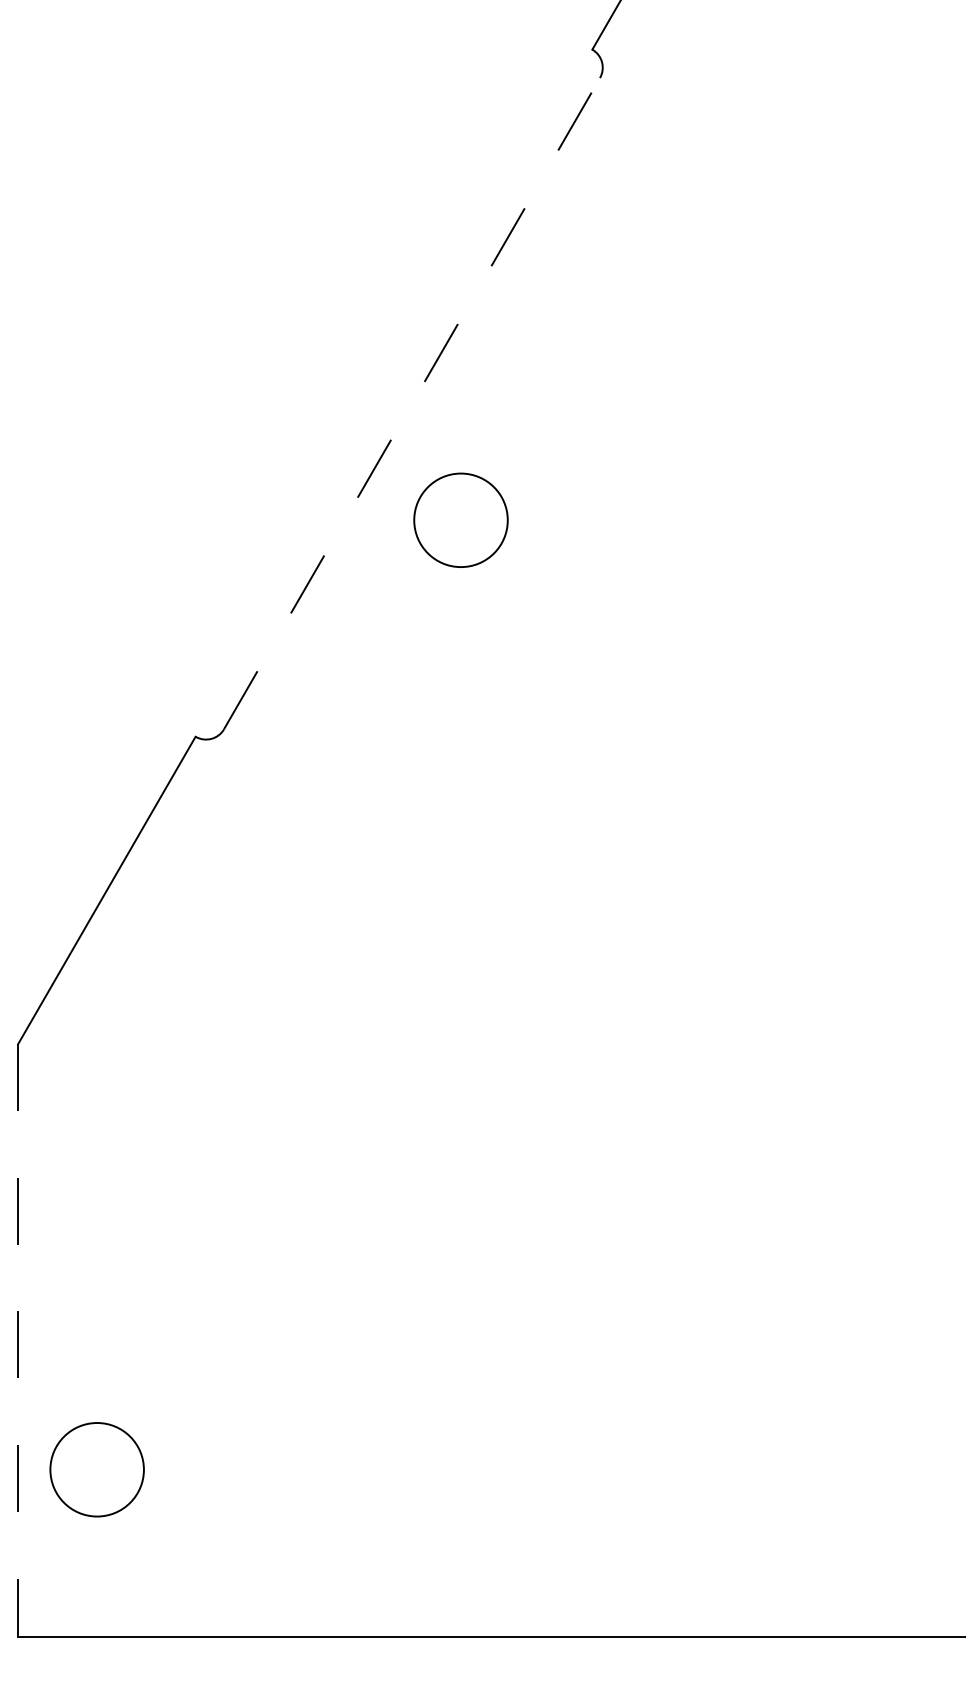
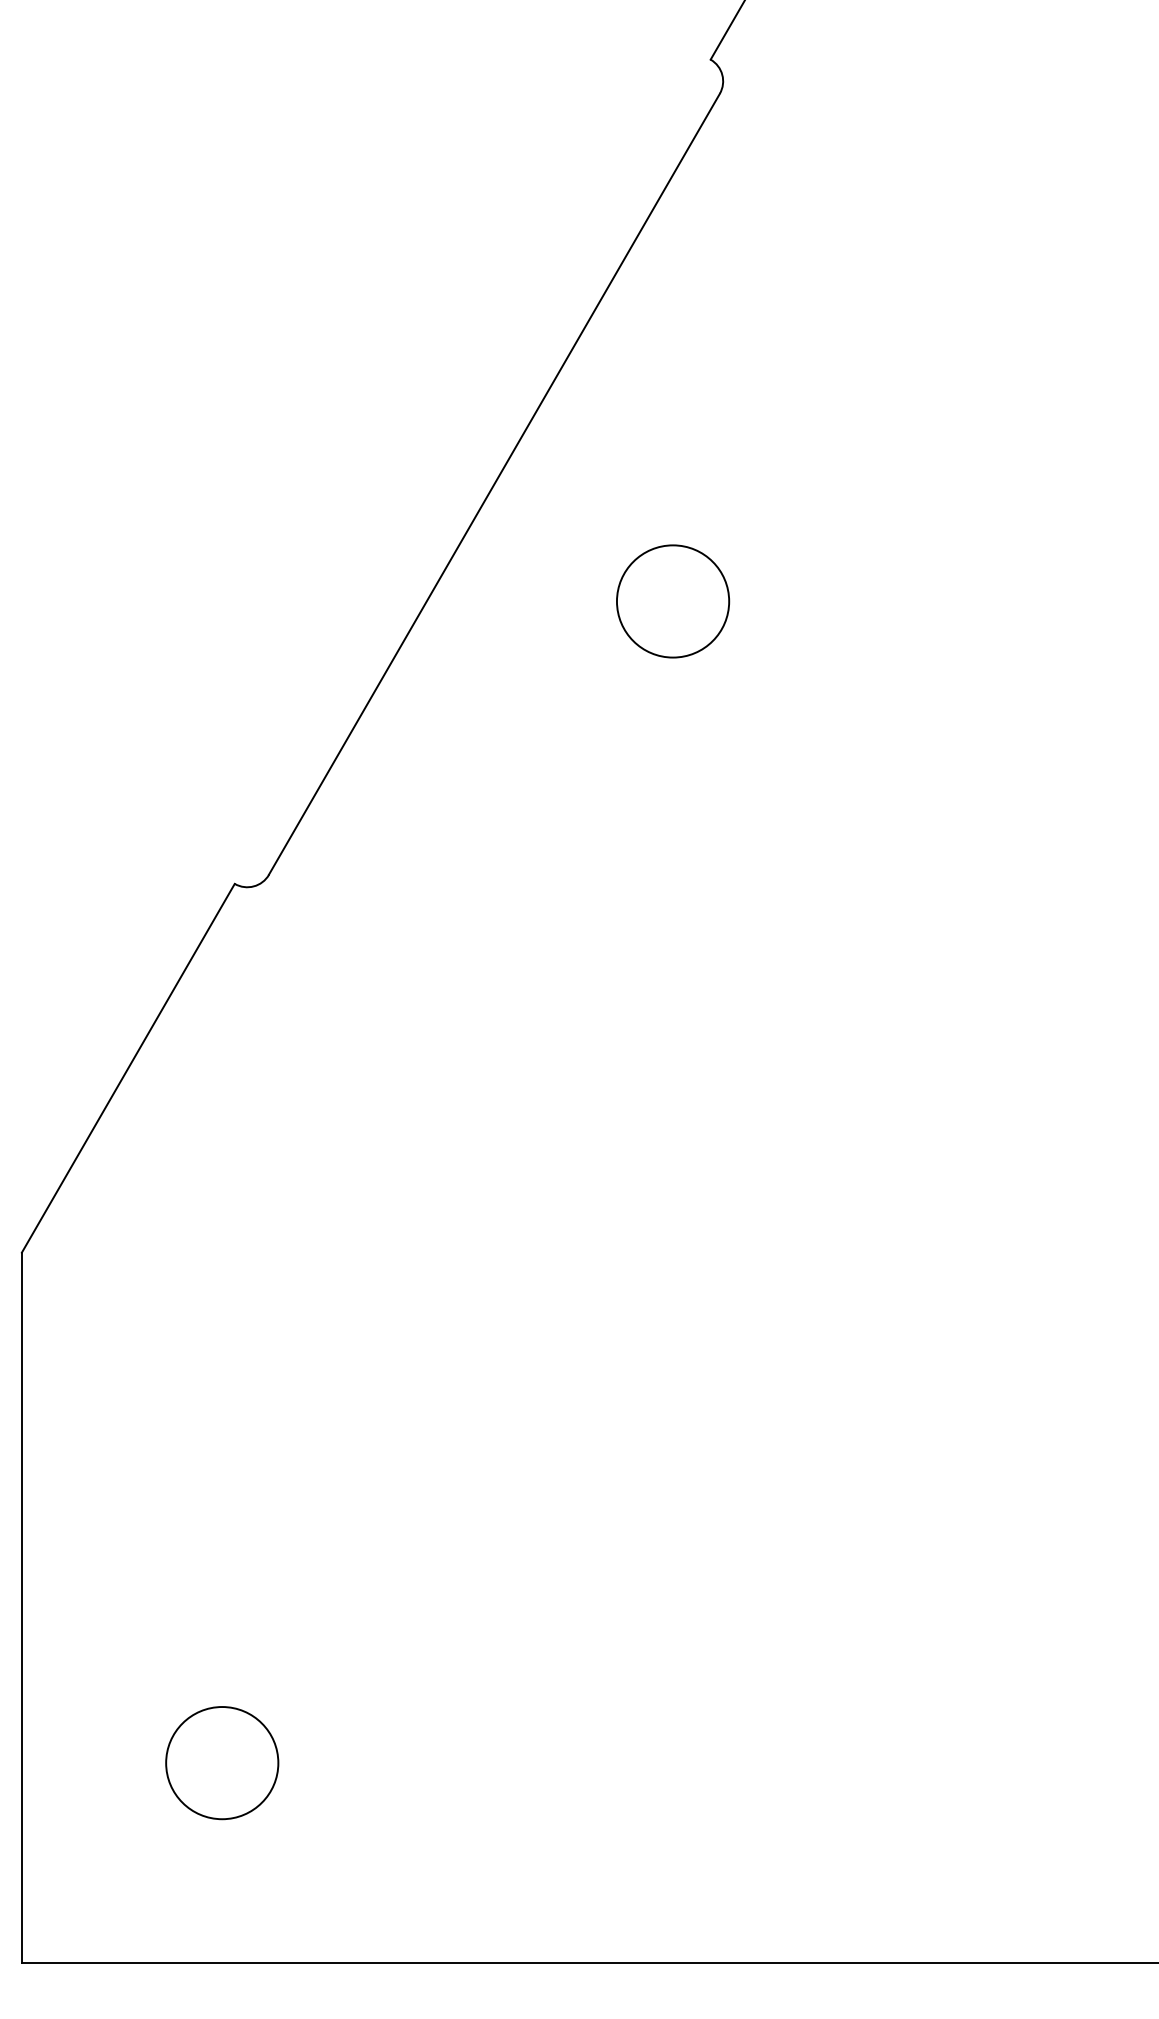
line: (412, 403) -> (494, 484), dashed -> solid
circle: (460, 519) -> (672, 600), moved
line: (18, 1341) -> (22, 1609), dashed -> solid
circle: (96, 1469) -> (221, 1762), moved

